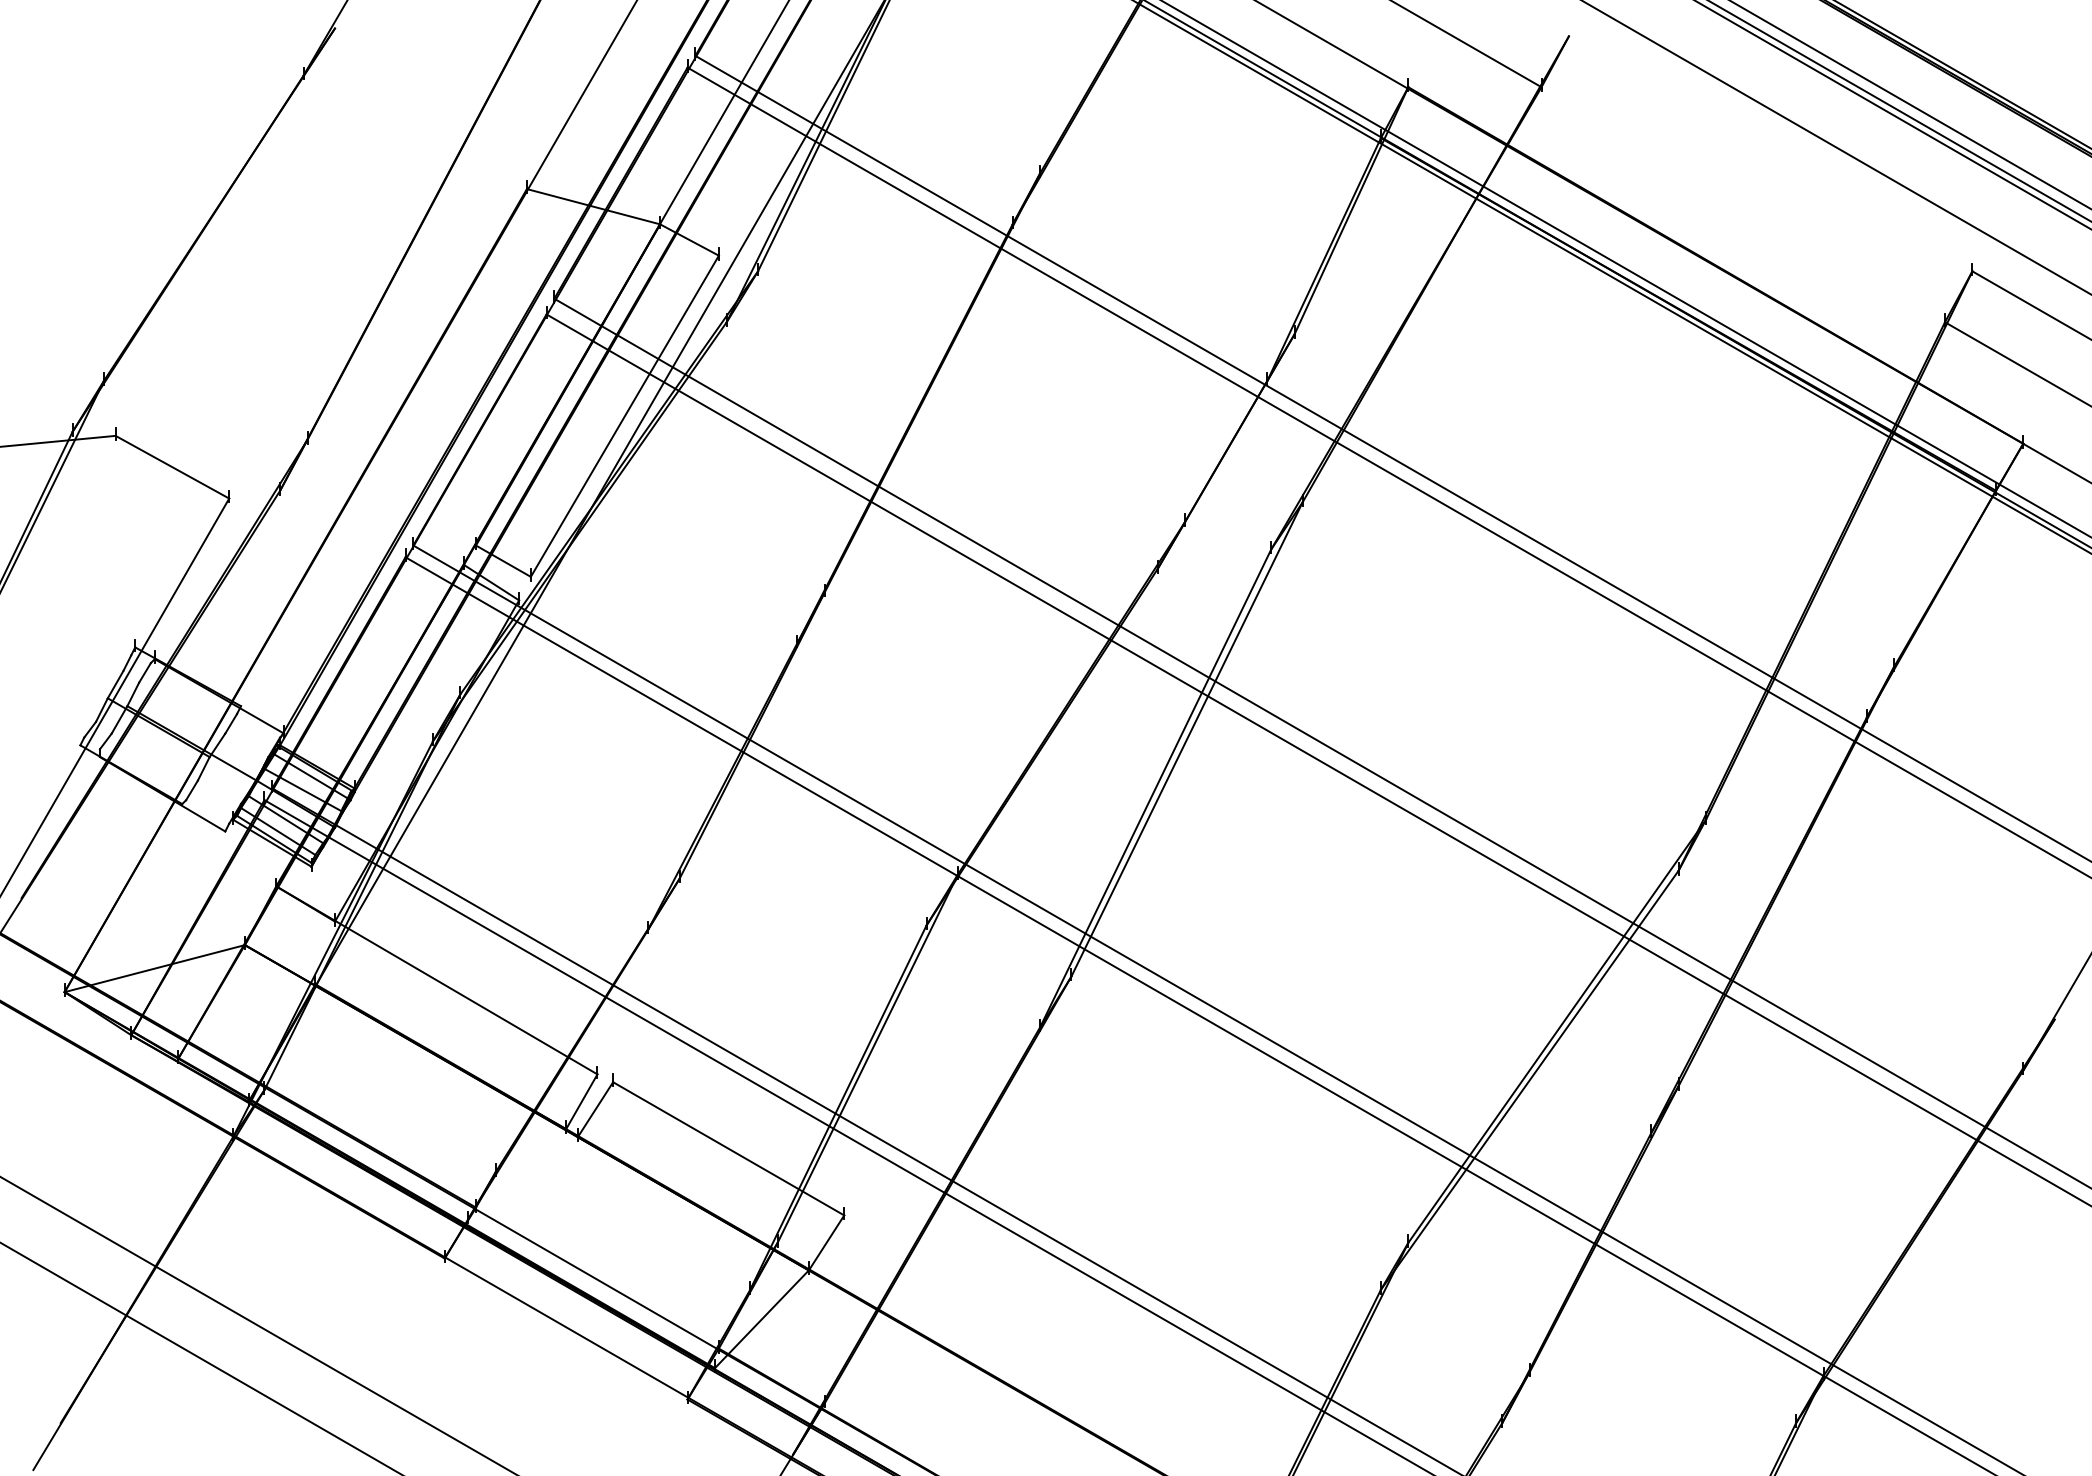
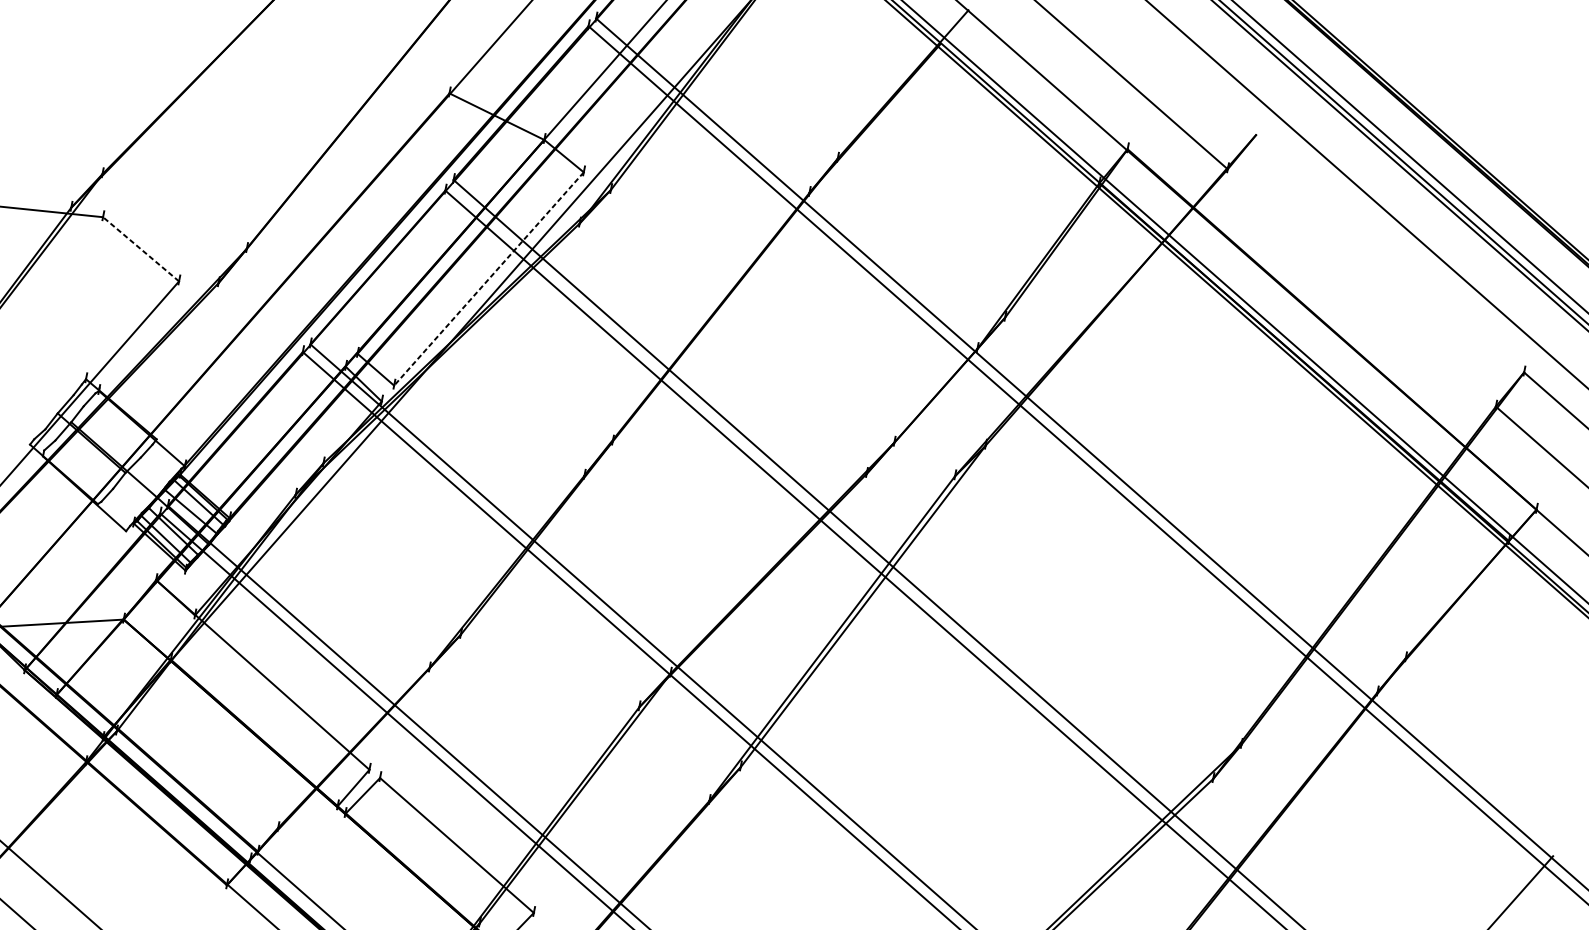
line: (624, 416) -> (488, 279), solid -> dashed
line: (172, 467) -> (141, 249), solid -> dashed

